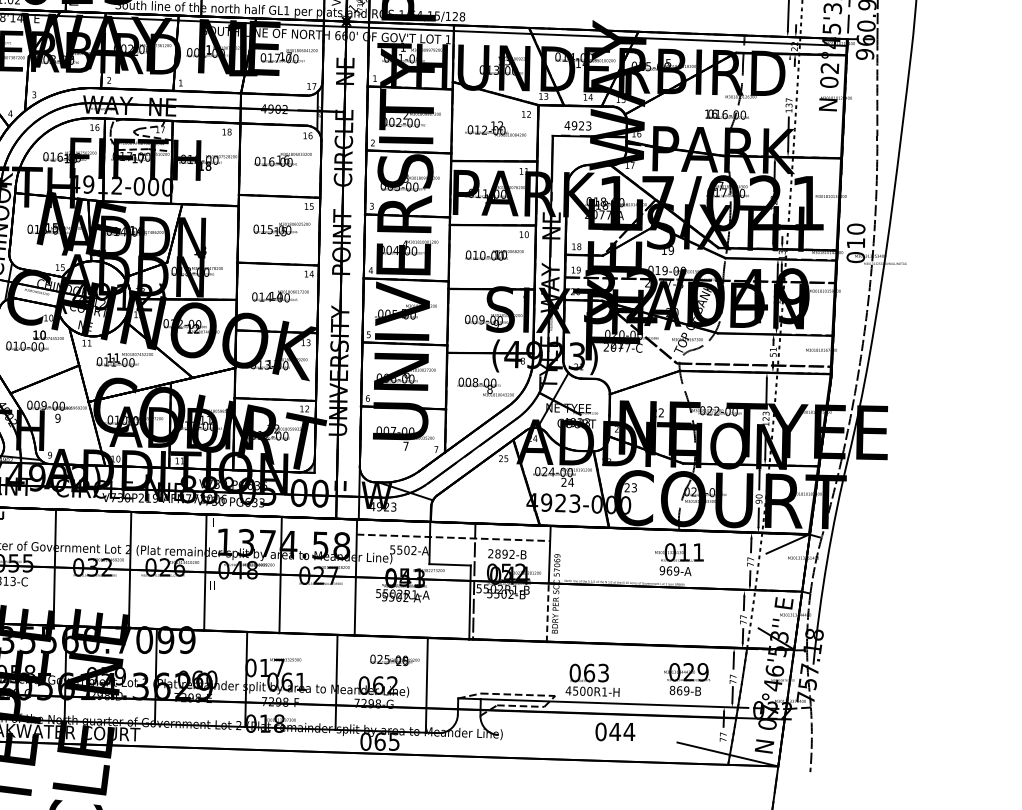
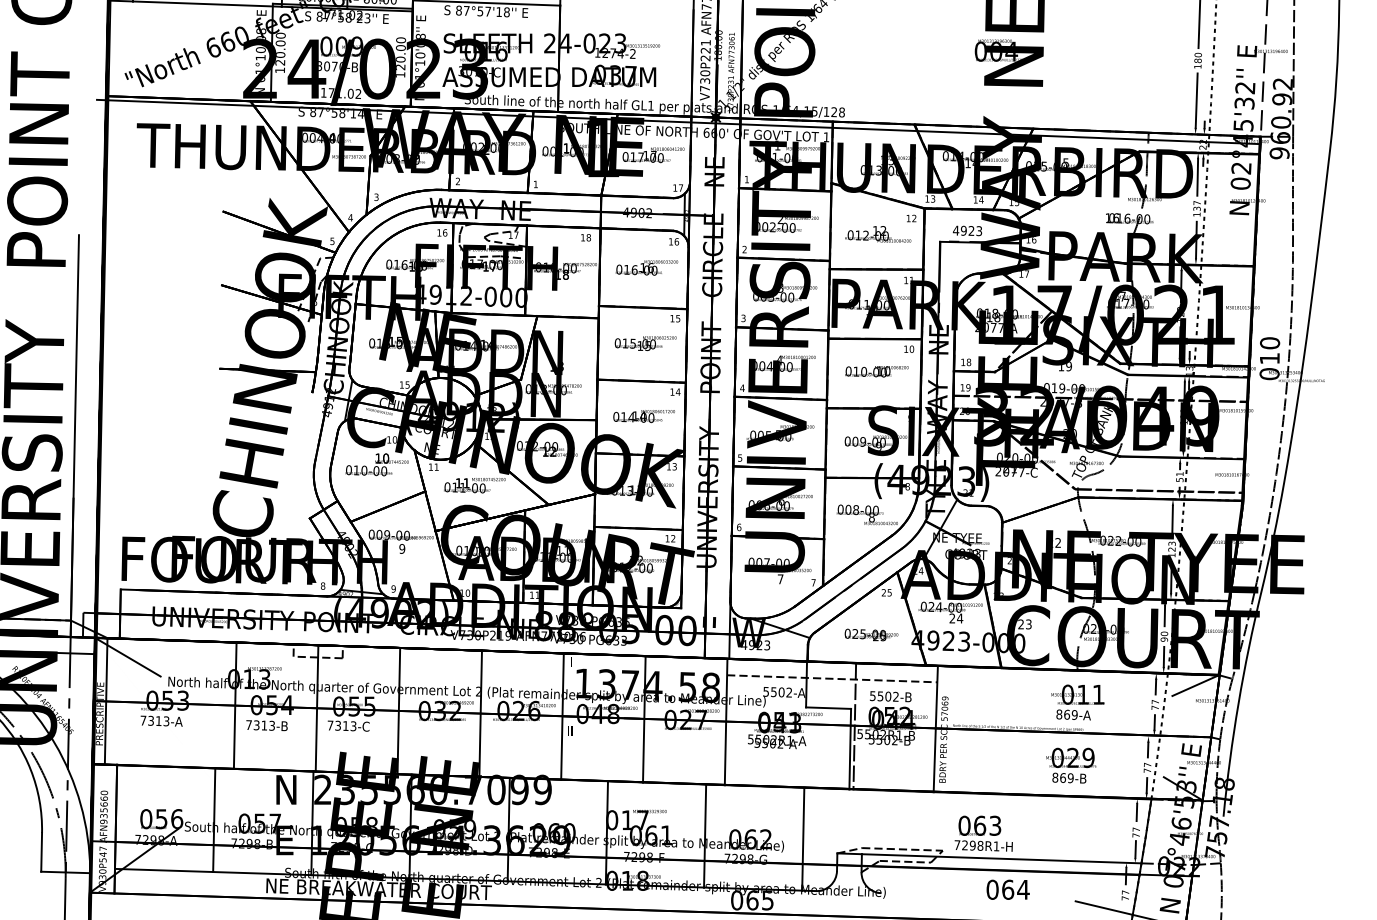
line: (789, 76) -> (1197, 177), added
text: (497, 554) -> (880, 696), 2892-B -> 5502-B
text: (662, 570) -> (1059, 714), 969-A -> 869-A
line: (547, 612) -> (934, 760), dashed -> solid
text: (394, 659) -> (871, 634), moved
text: (687, 679) -> (1071, 765), moved
text: (578, 691) -> (968, 845), 4500R1-H -> 7298R1-H
text: (614, 731) -> (1007, 889), 044 -> 064

